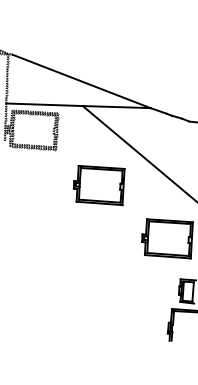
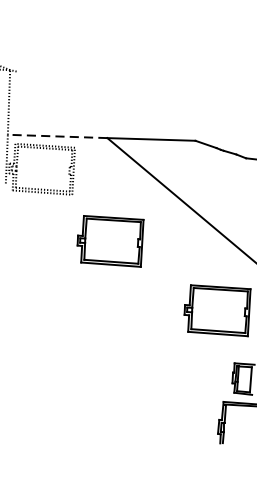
line: (81, 81) -> (105, 106), removed
line: (44, 104) -> (57, 136), solid -> dashed
part: (98, 185) -> (109, 241), moved

